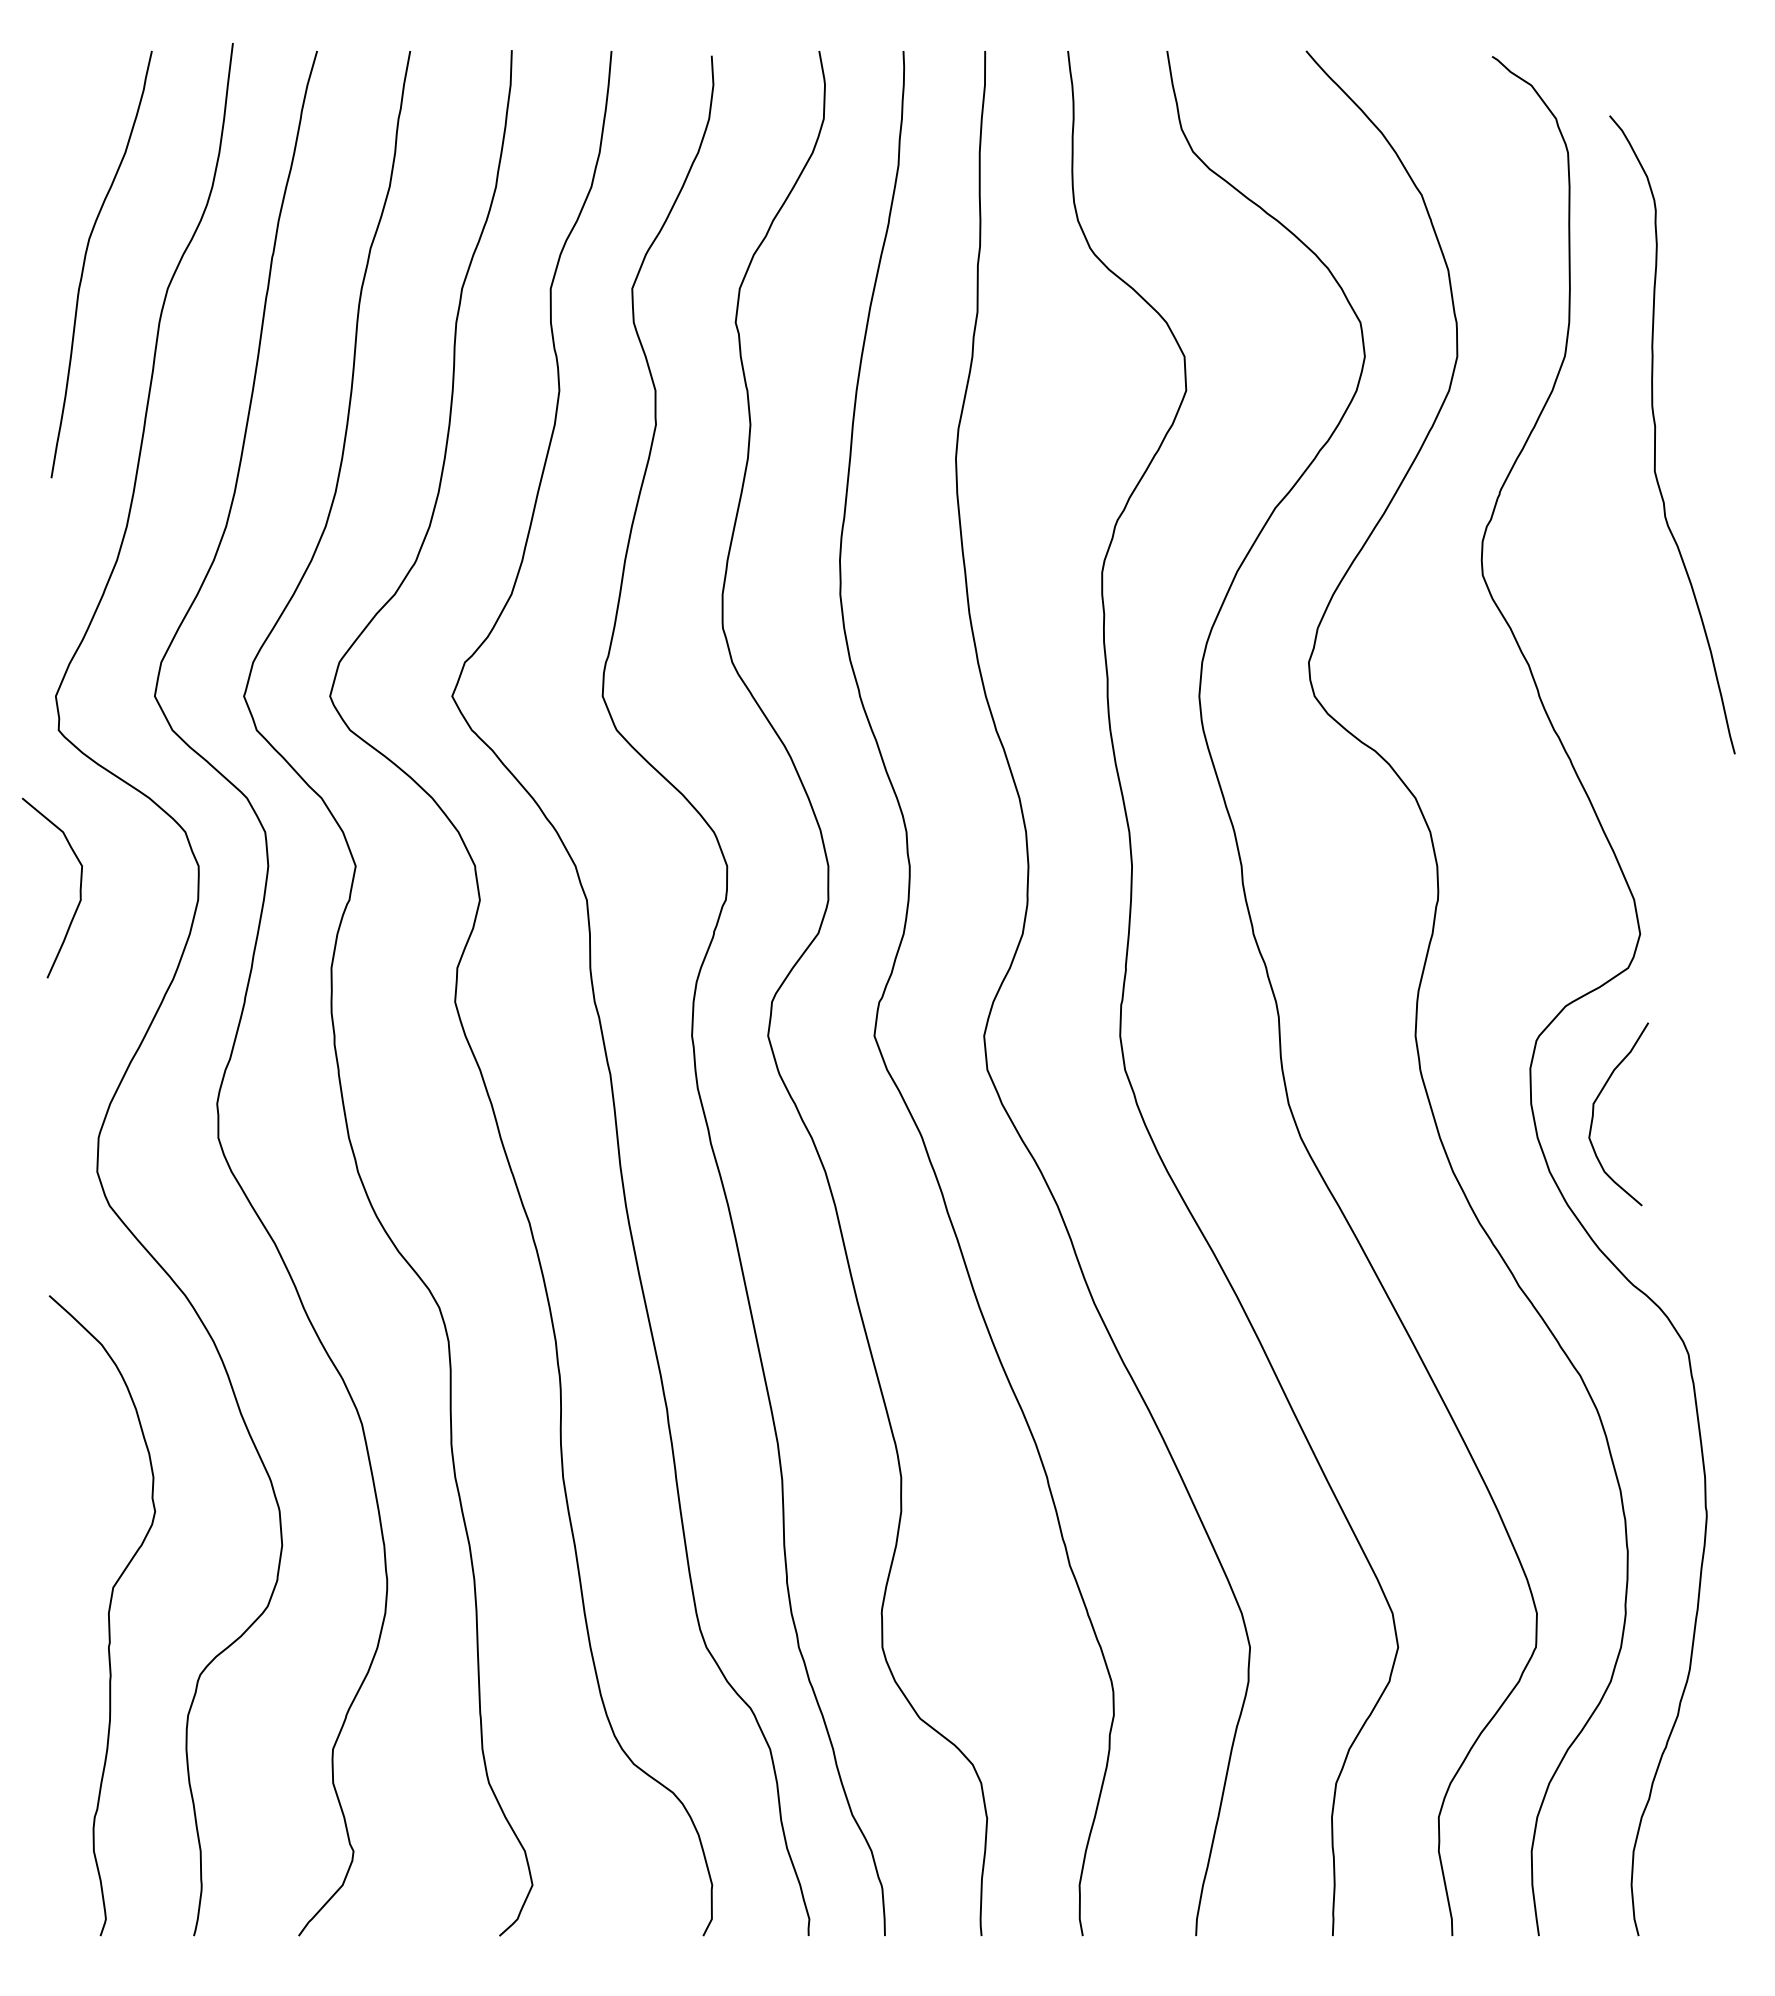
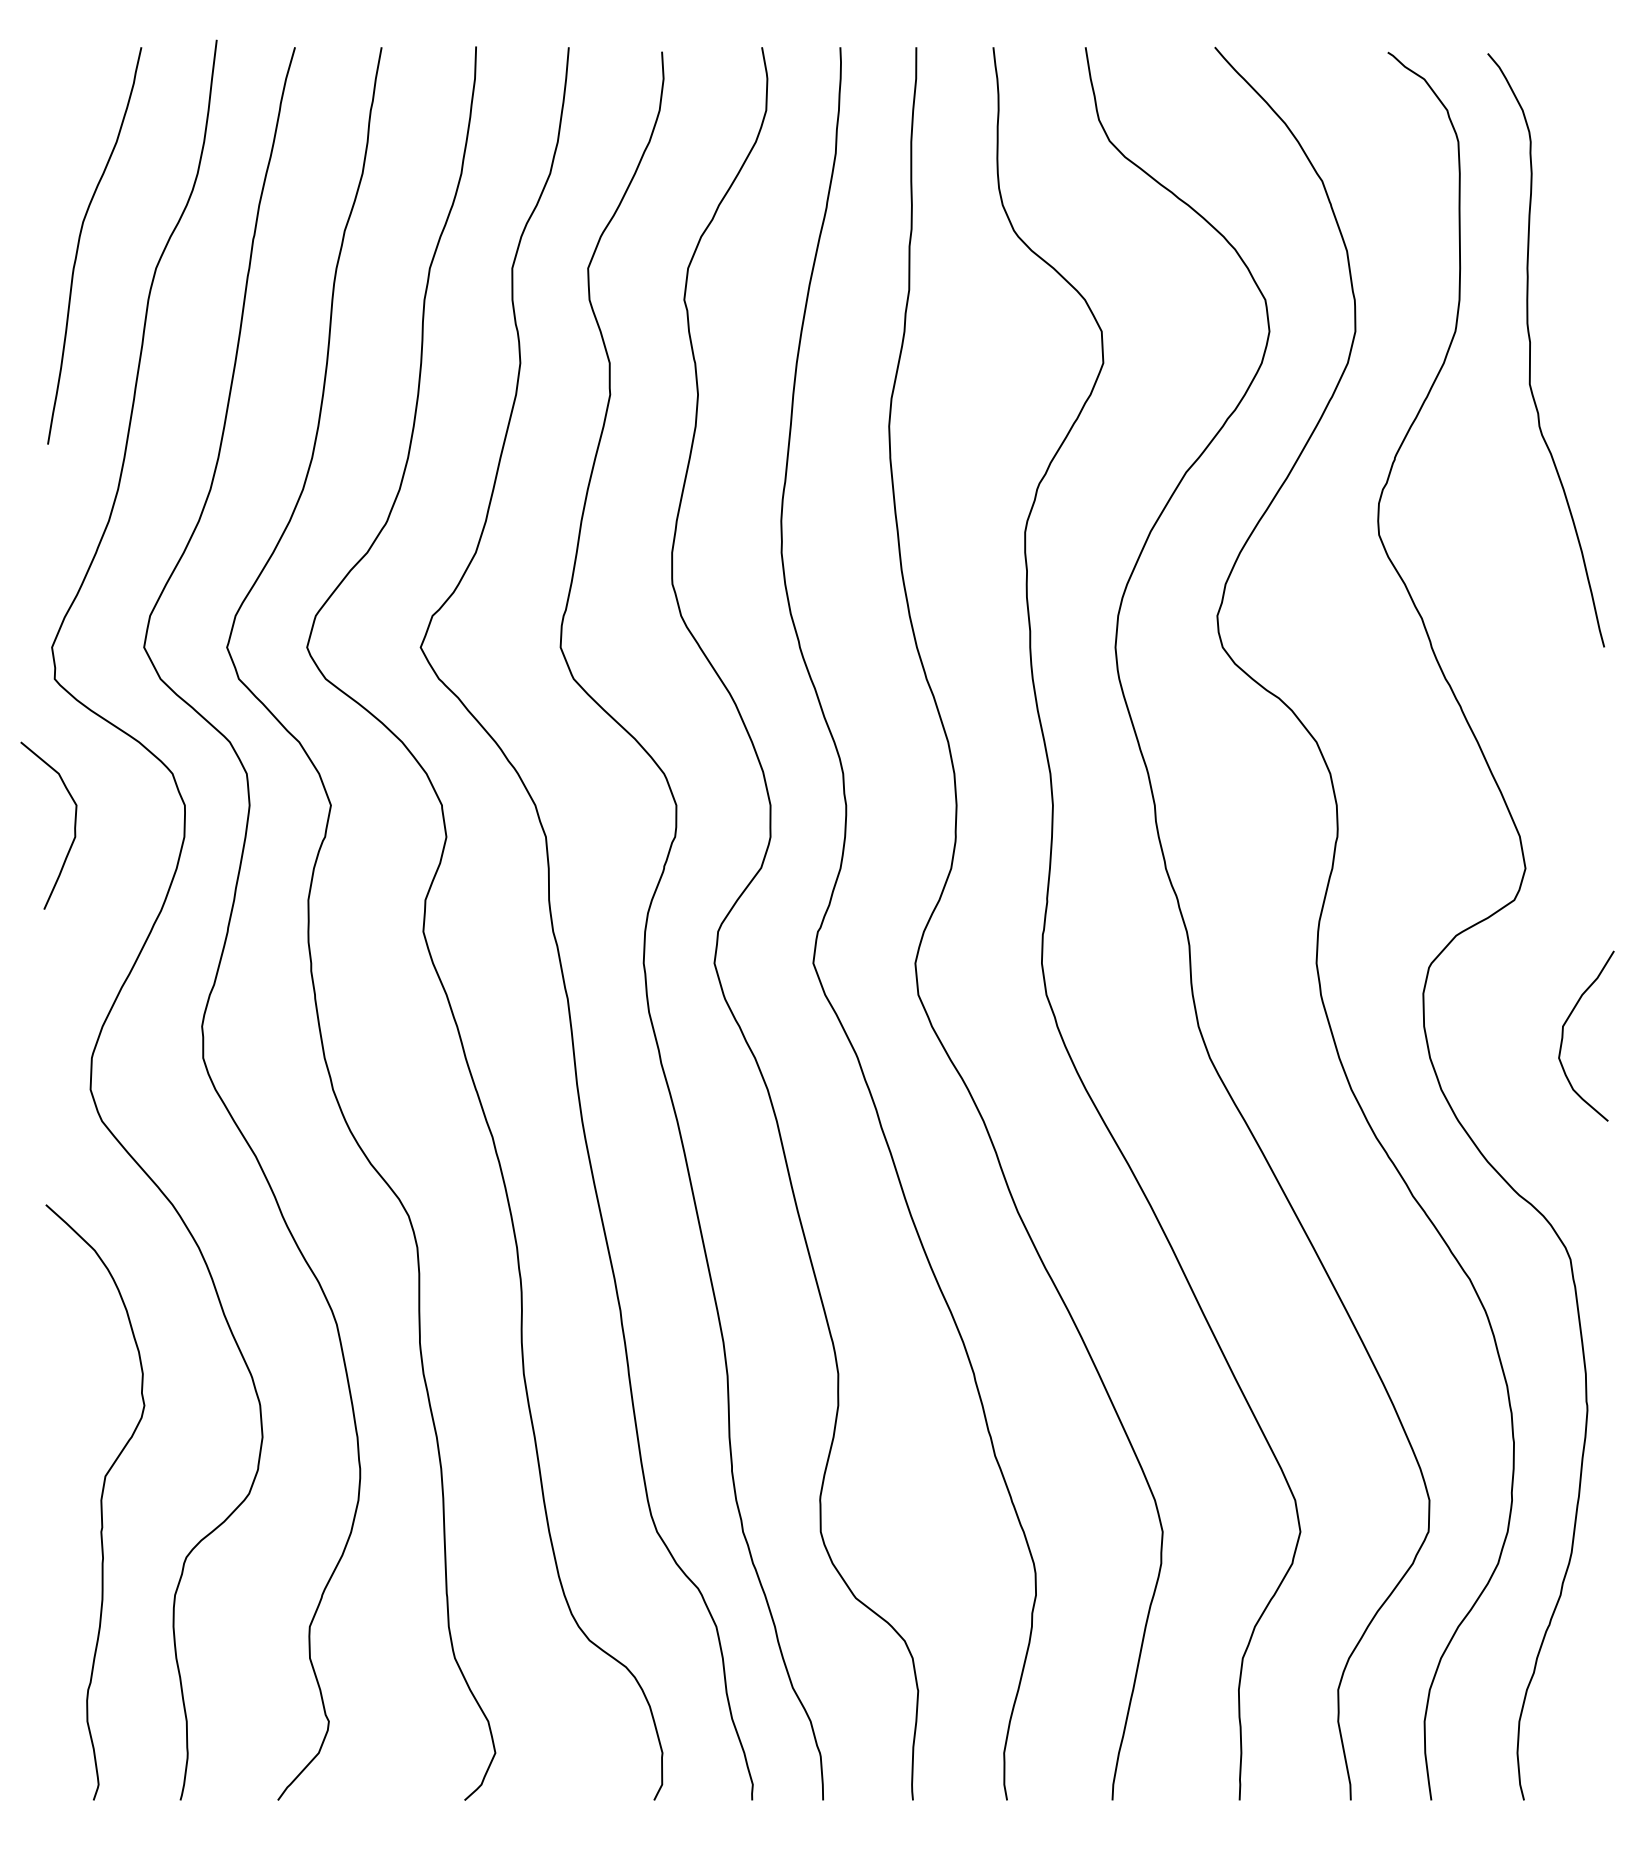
curve: (1655, 434) -> (1530, 350), moved
curve: (1594, 1109) -> (1563, 1031), moved

